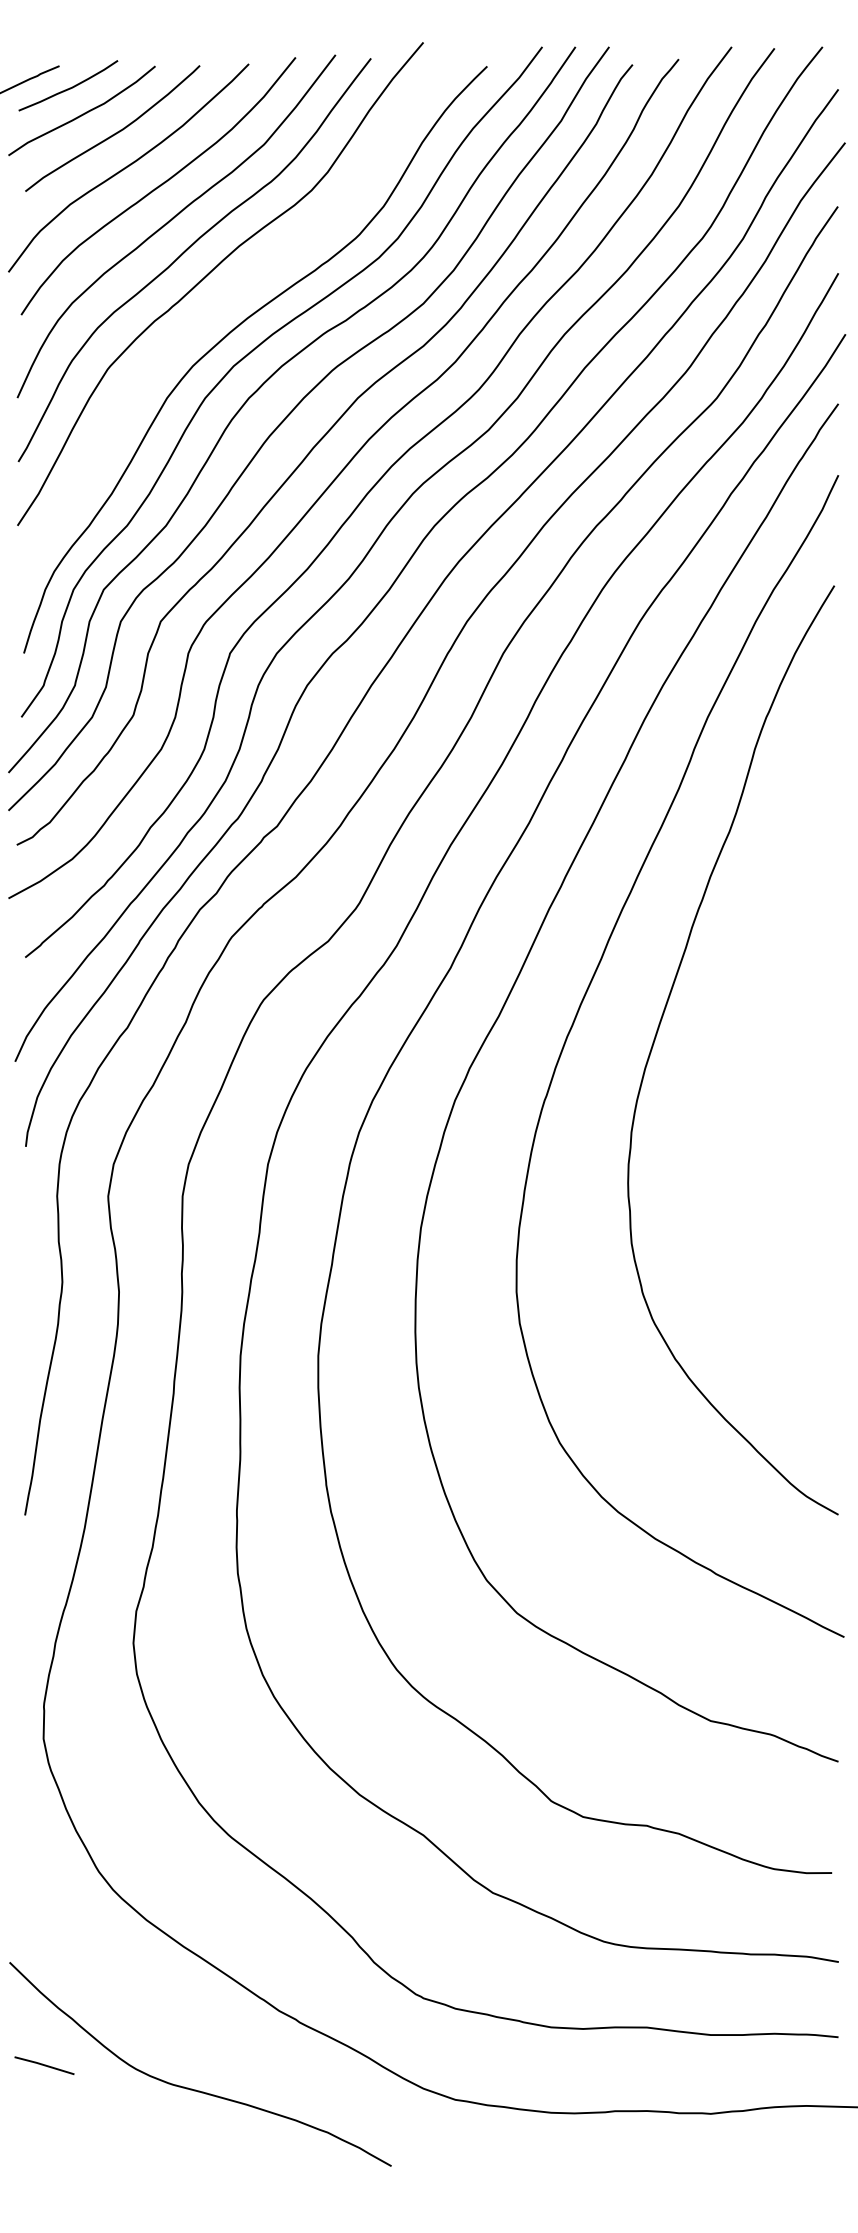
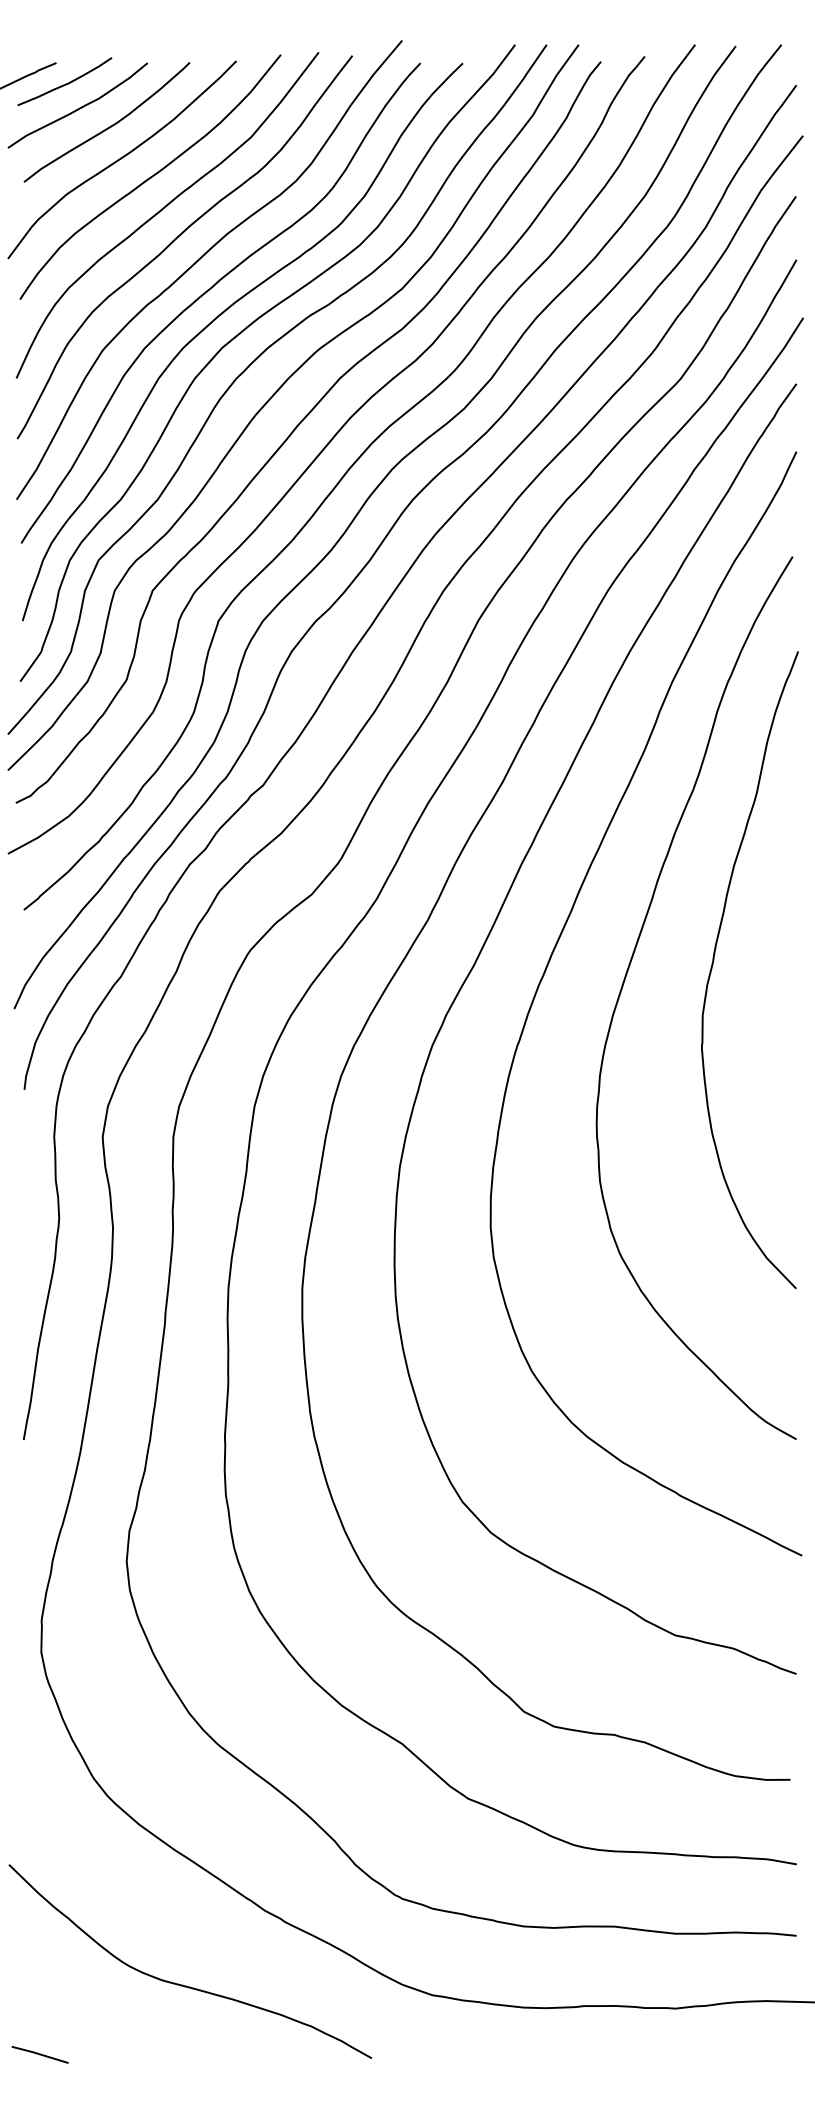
curve: (222, 304) -> (211, 289), added
curve: (751, 1015) -> (713, 965), added
line: (43, 2065) -> (39, 2054), moved

